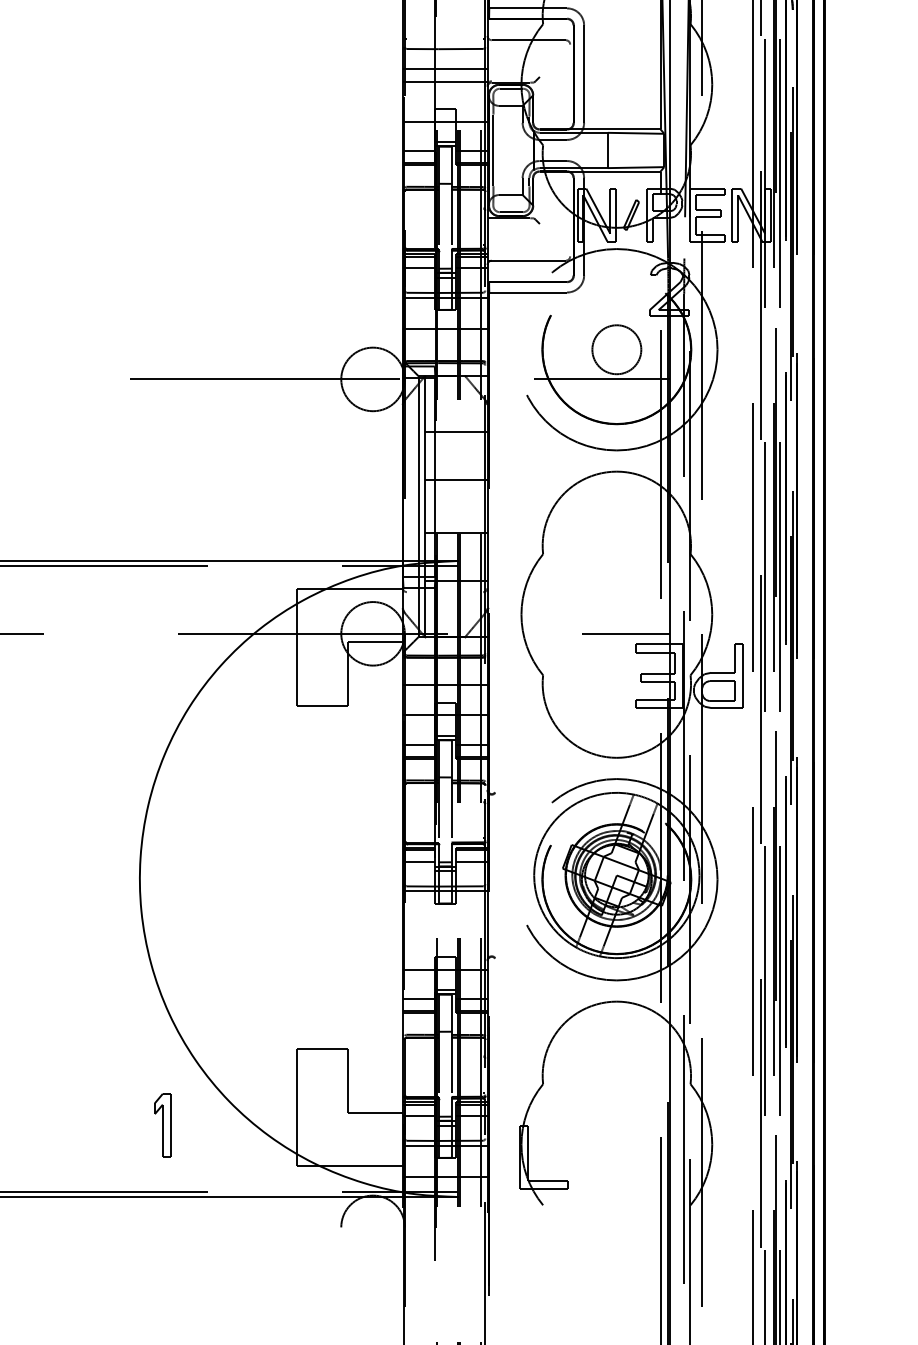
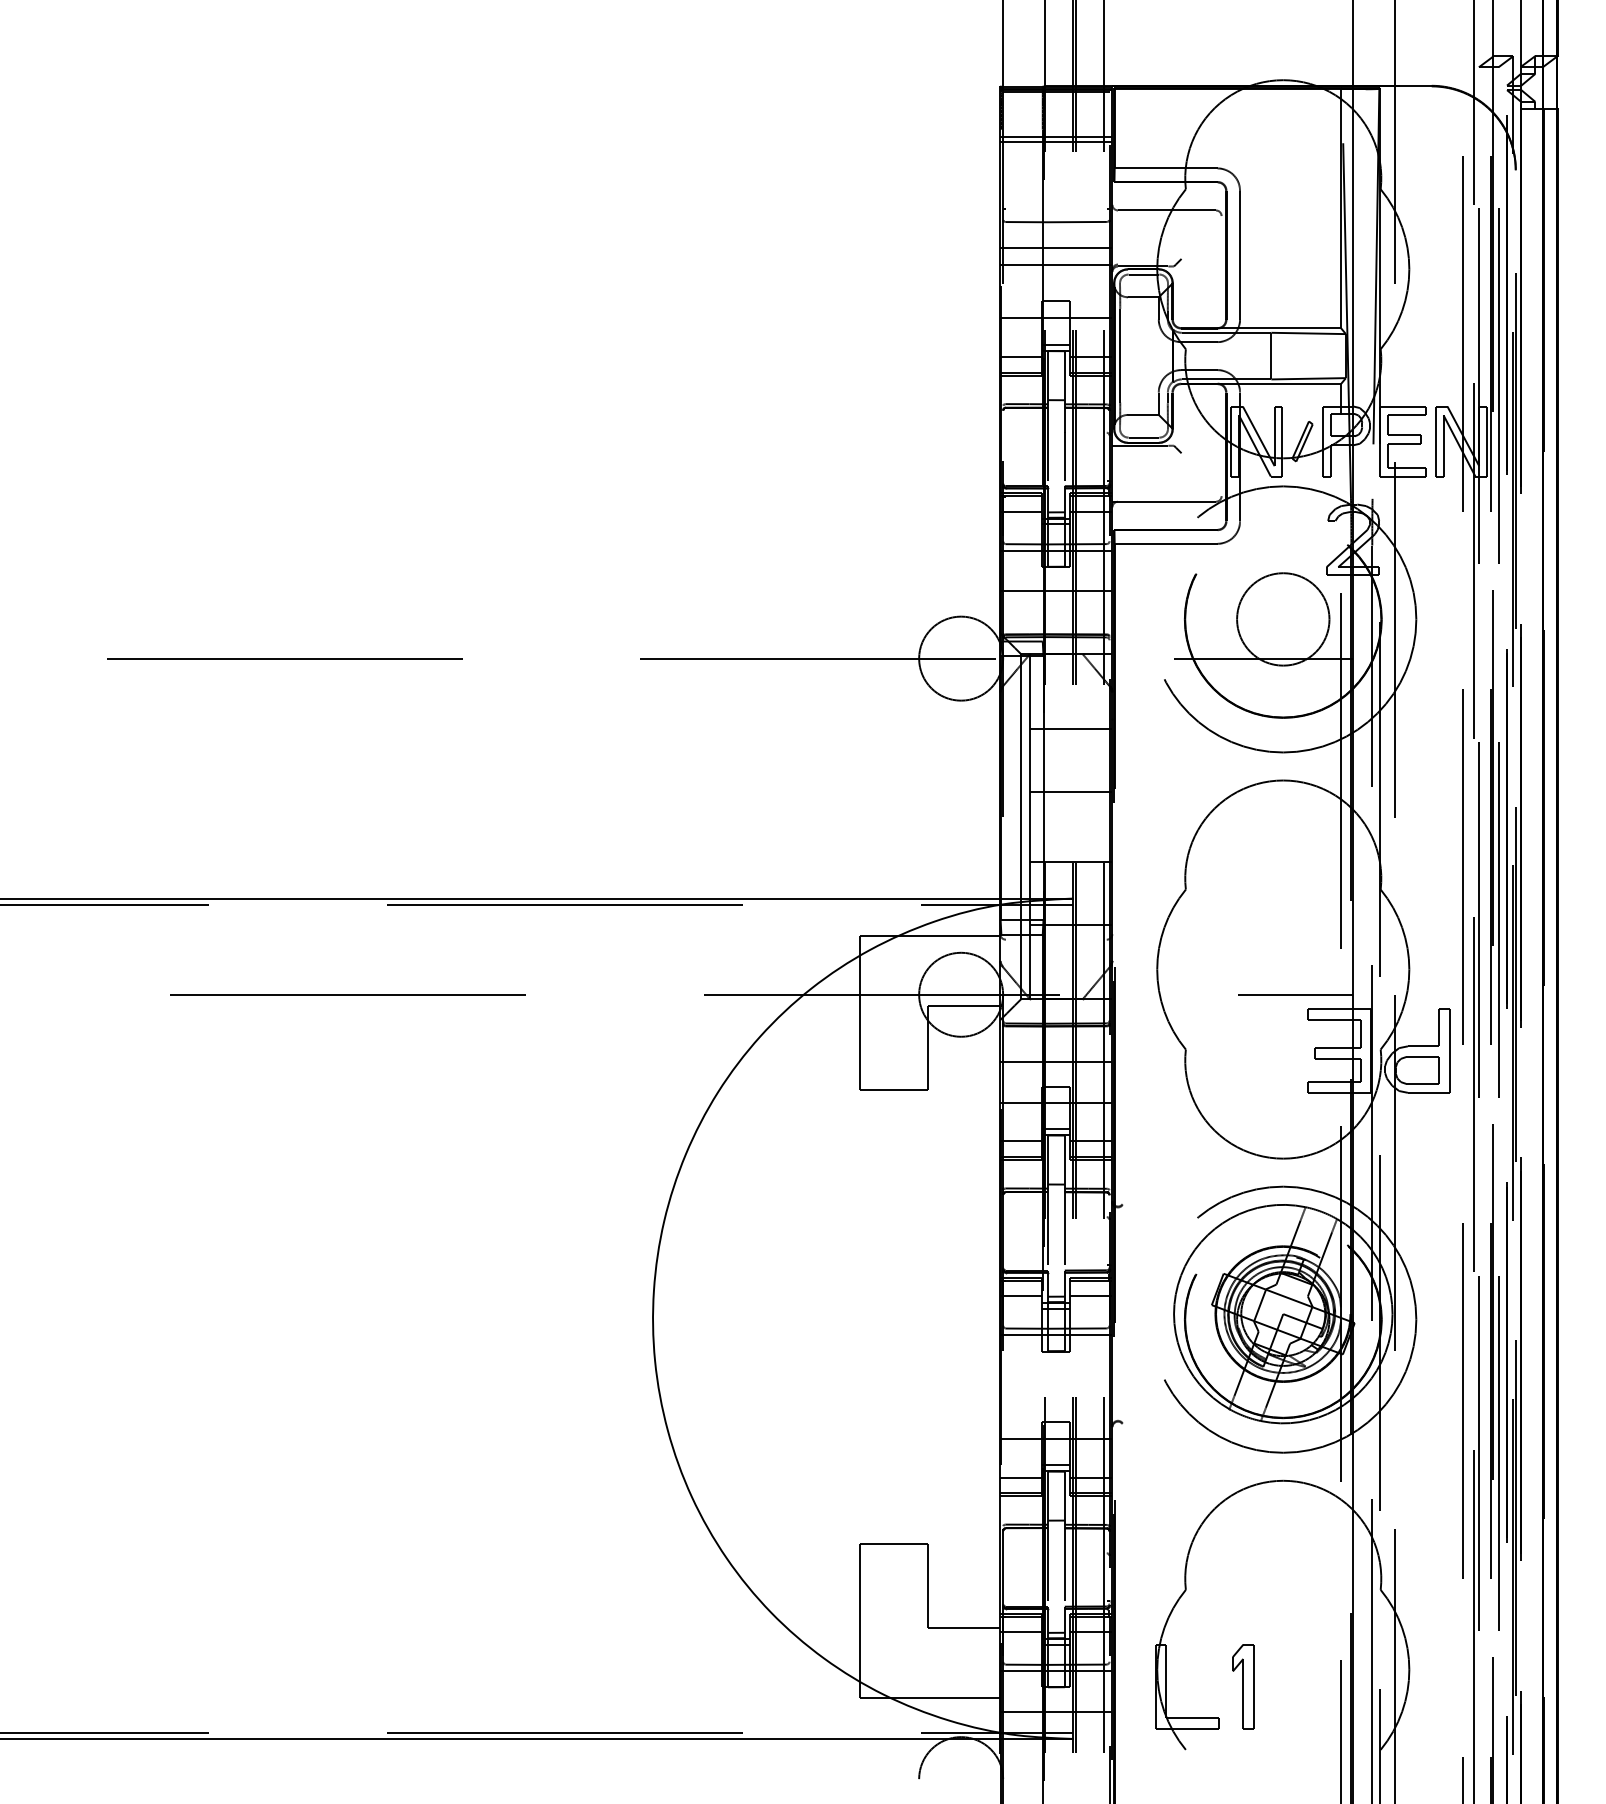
circle: (617, 349) -> (1283, 619), size x1.43
part: (162, 1125) -> (1243, 1686), moved

